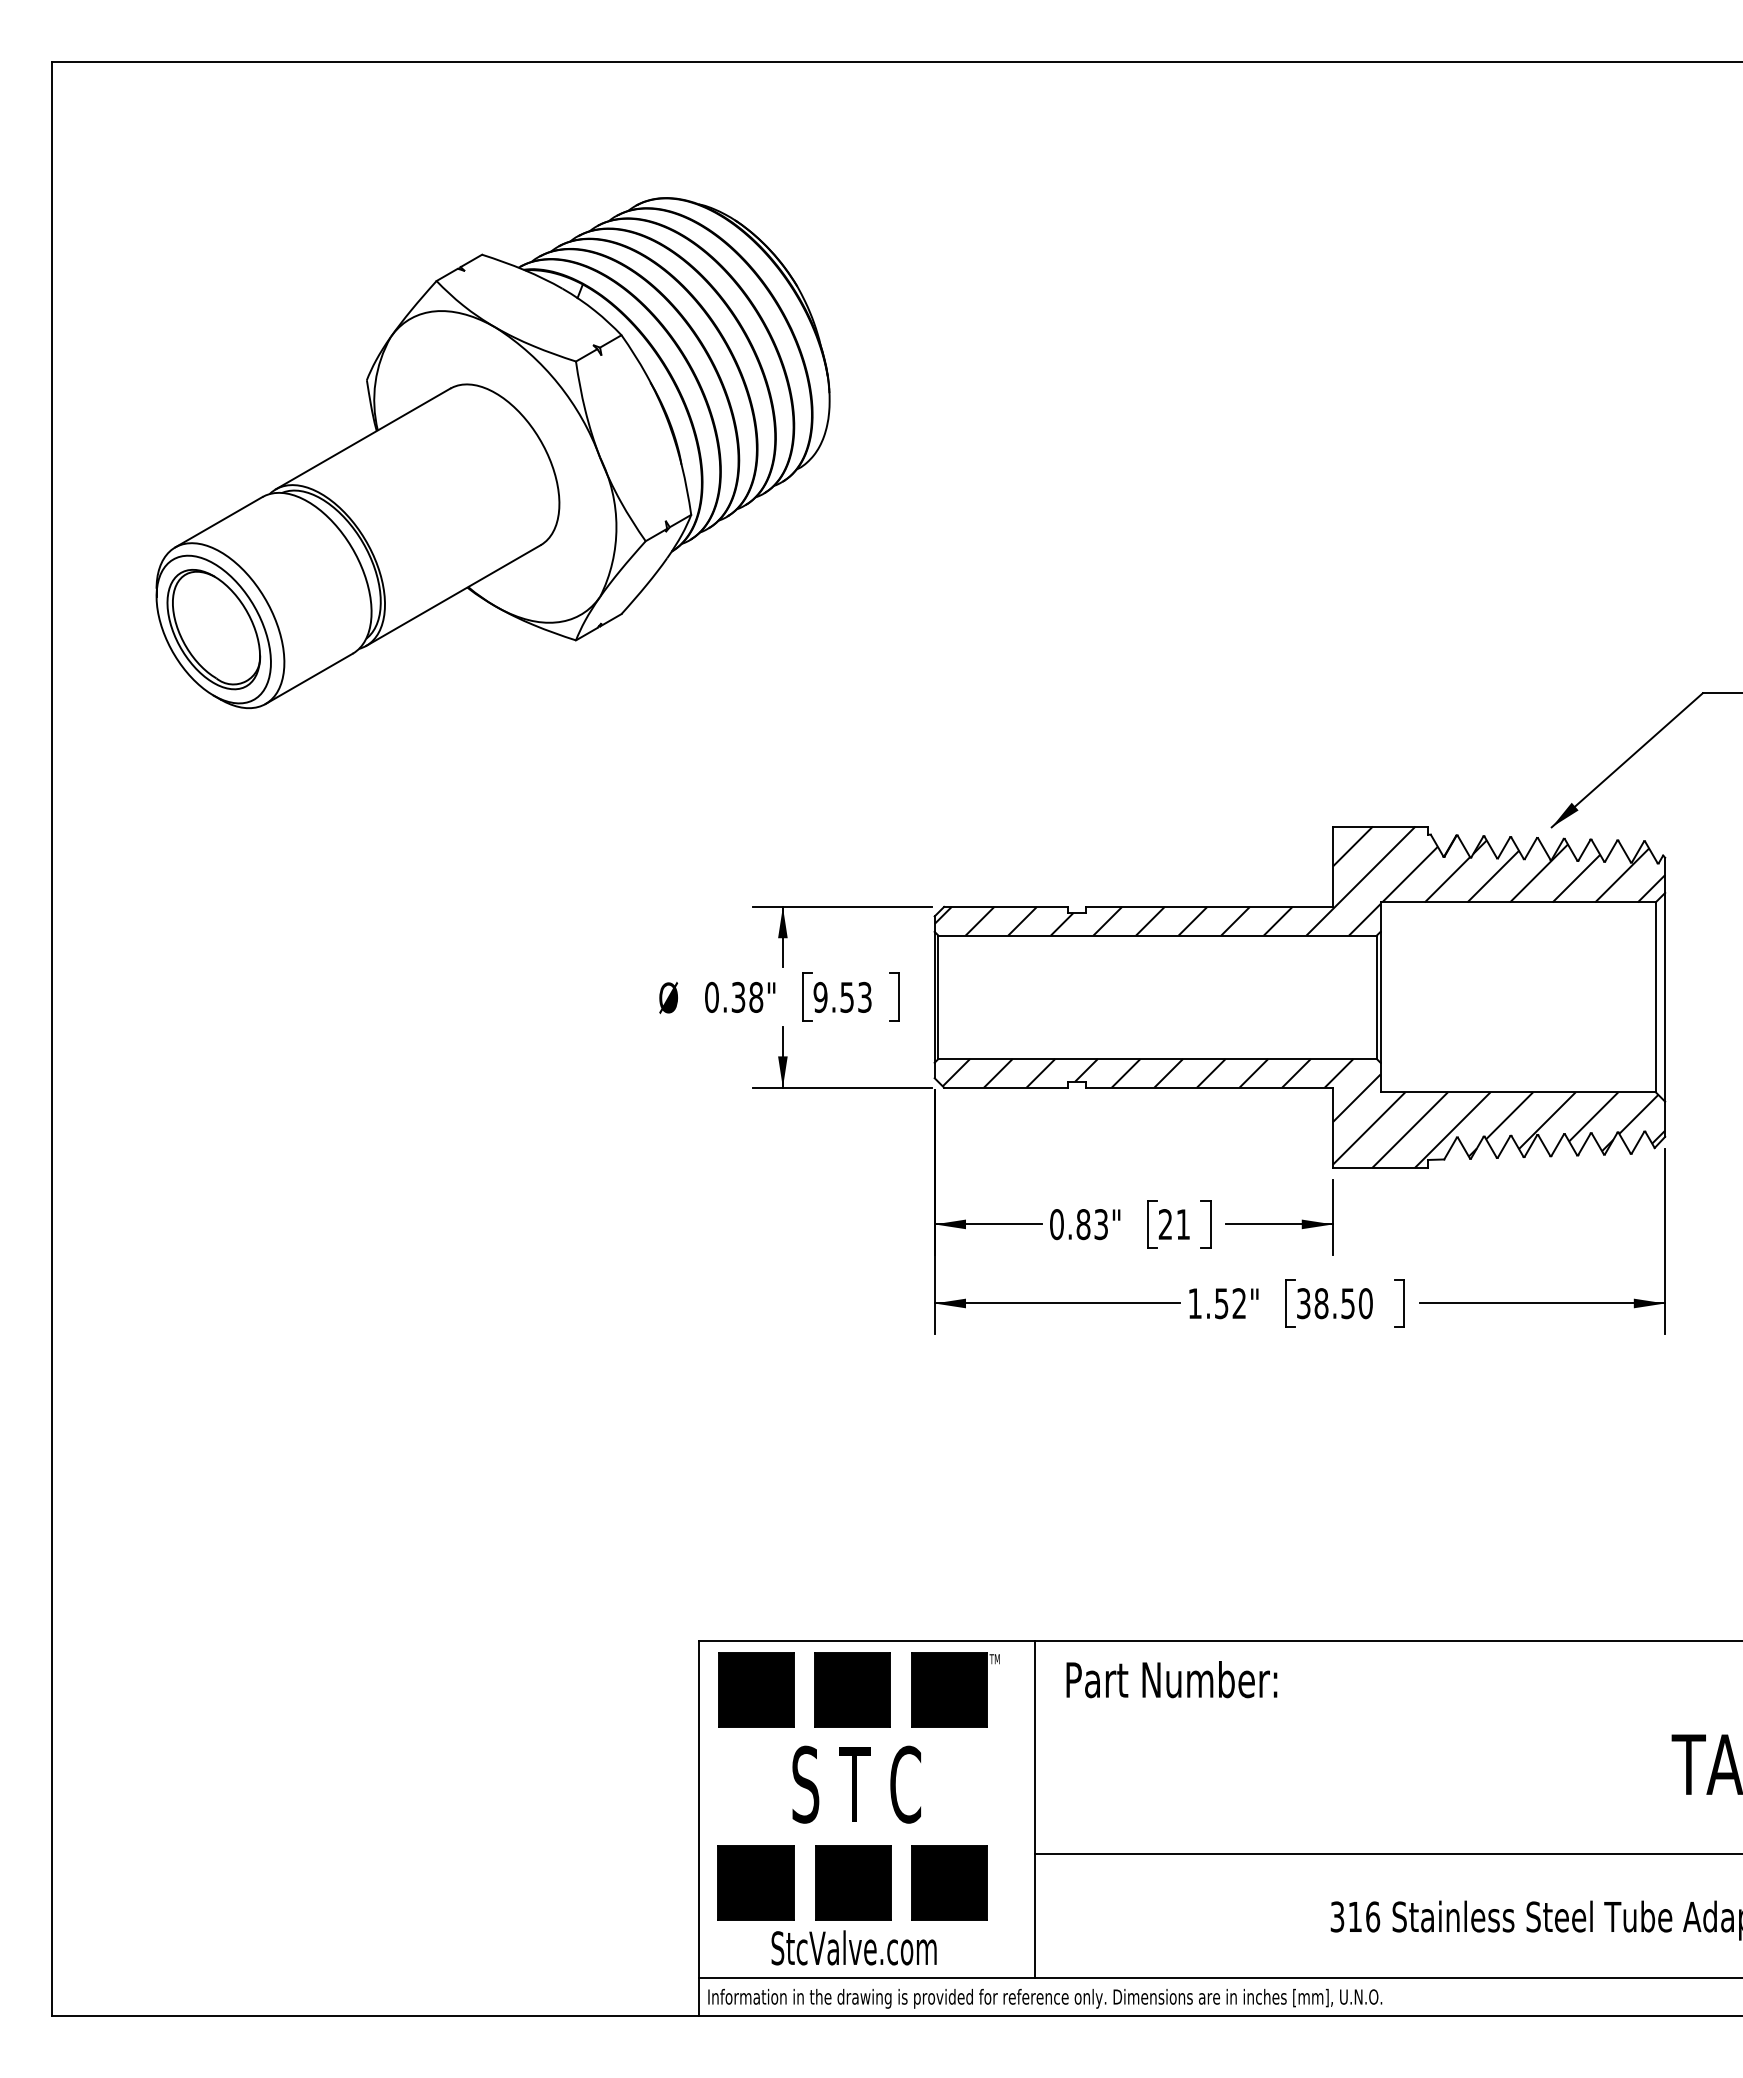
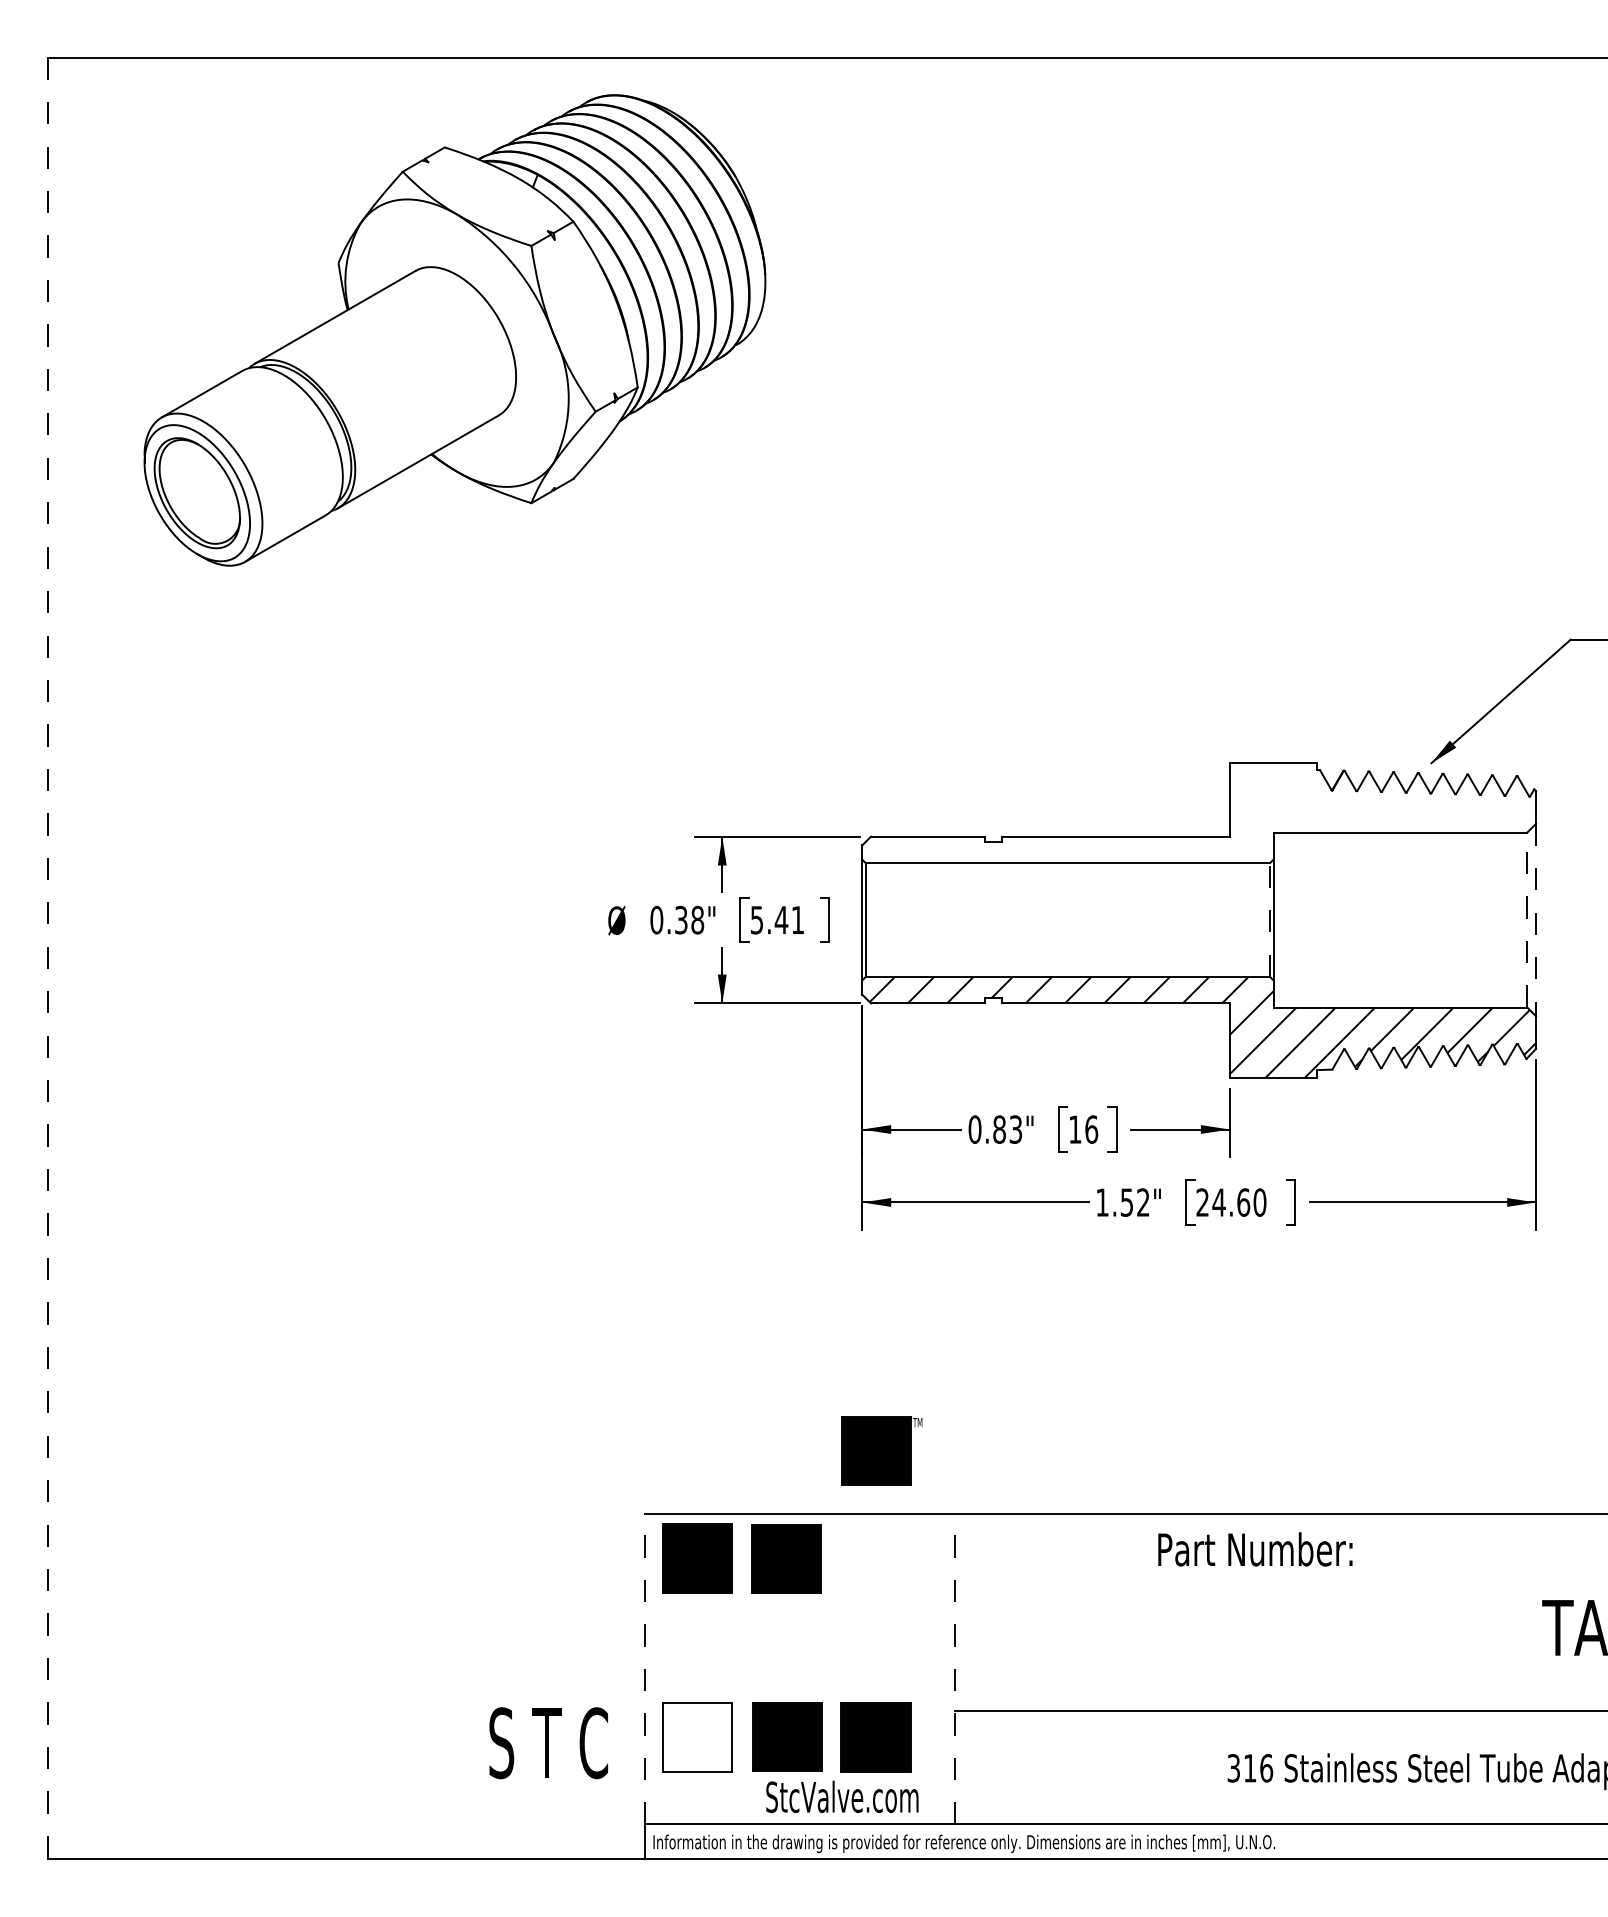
part: (492, 453) -> (454, 330), moved
hatch: (1299, 880) -> (1198, 812), removed
text: (842, 996) -> (777, 919), 9.53 -> 5.41
line: (1376, 997) -> (1269, 920), solid -> dashed
line: (1655, 997) -> (1527, 920), solid -> dashed
line: (1665, 997) -> (1536, 920), solid -> dashed
line: (52, 1039) -> (48, 958), solid -> dashed
text: (1174, 1224) -> (1083, 1129), 21 -> 16
text: (1326, 1303) -> (1223, 1202), 38.50 -> 24.60
text: (1171, 1679) -> (1255, 1549), moved
part: (955, 1689) -> (881, 1450), moved
text: (856, 1784) -> (548, 1743), moved
line: (699, 1809) -> (645, 1669), solid -> dashed
line: (1034, 1809) -> (954, 1669), solid -> dashed
fill: (755, 1883) -> (697, 1737), removed
text: (853, 1947) -> (841, 1796), moved

